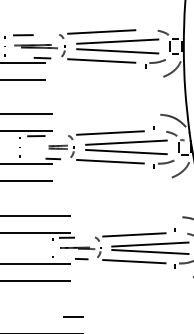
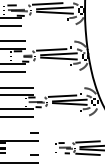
line: (101, 59) -> (47, 16), removed
line: (110, 160) -> (51, 62), removed
line: (134, 261) -> (62, 108), removed

